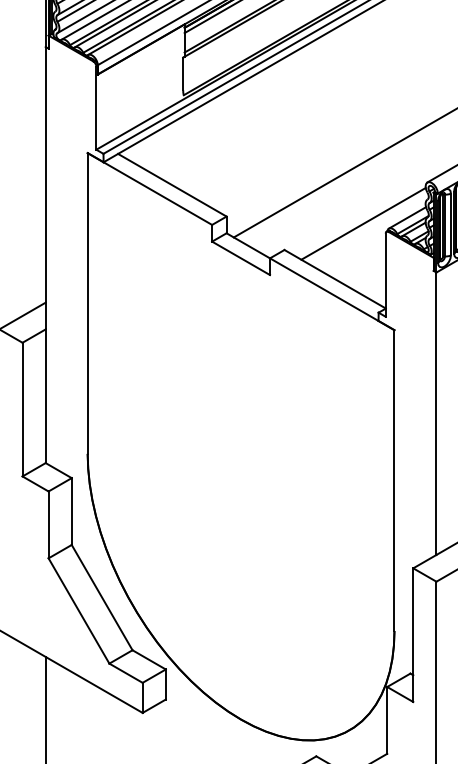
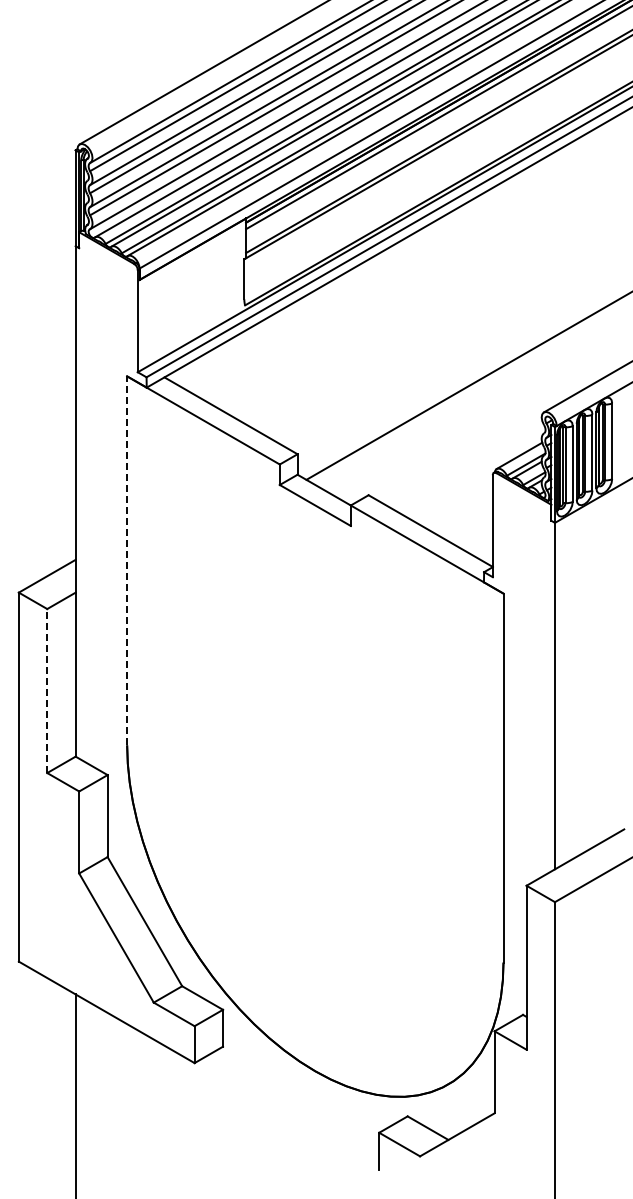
line: (363, 224) -> (465, 463), removed
line: (87, 303) -> (127, 560), solid -> dashed
line: (22, 409) -> (47, 690), solid -> dashed

